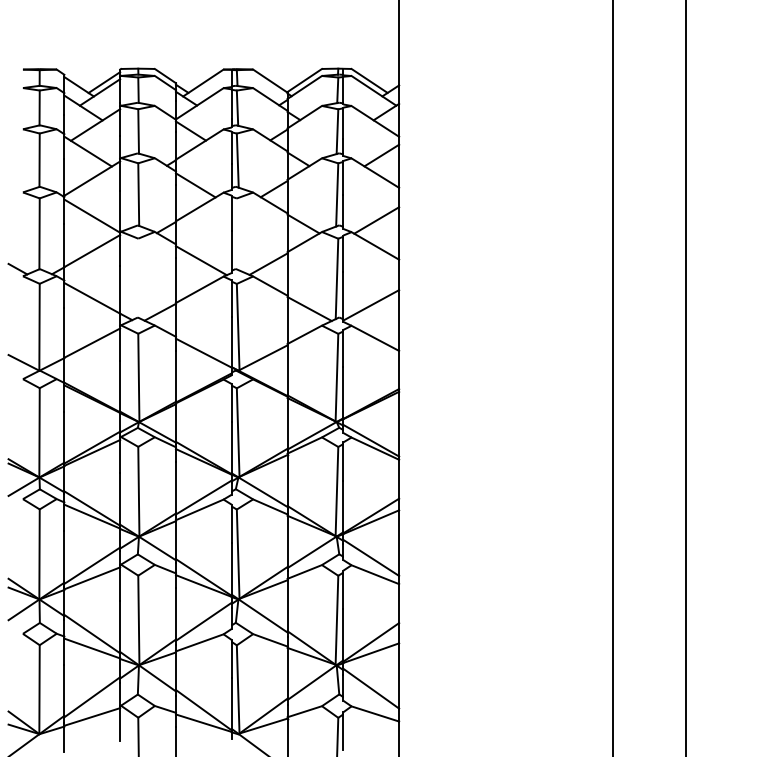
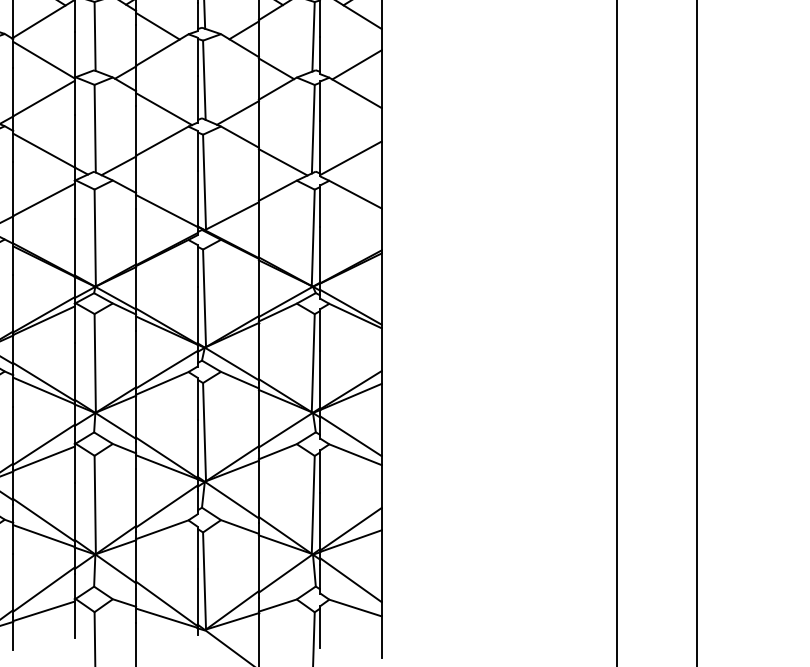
line: (237, 234) -> (203, 80), added
line: (138, 278) -> (94, 128), added

